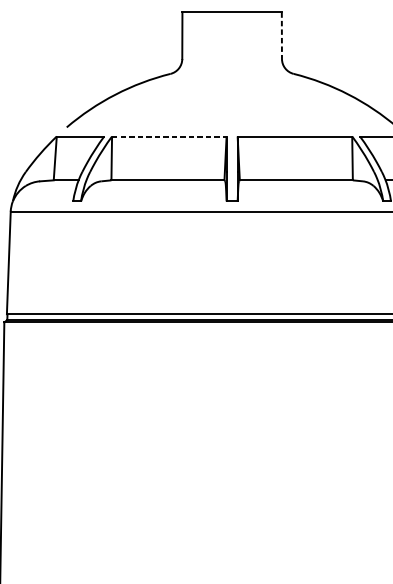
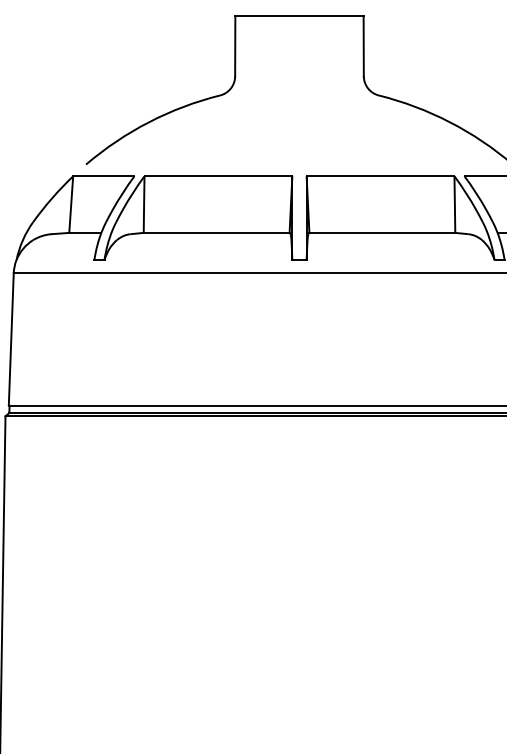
line: (281, 35) -> (363, 46), dashed -> solid
line: (169, 136) -> (218, 176), dashed -> solid

